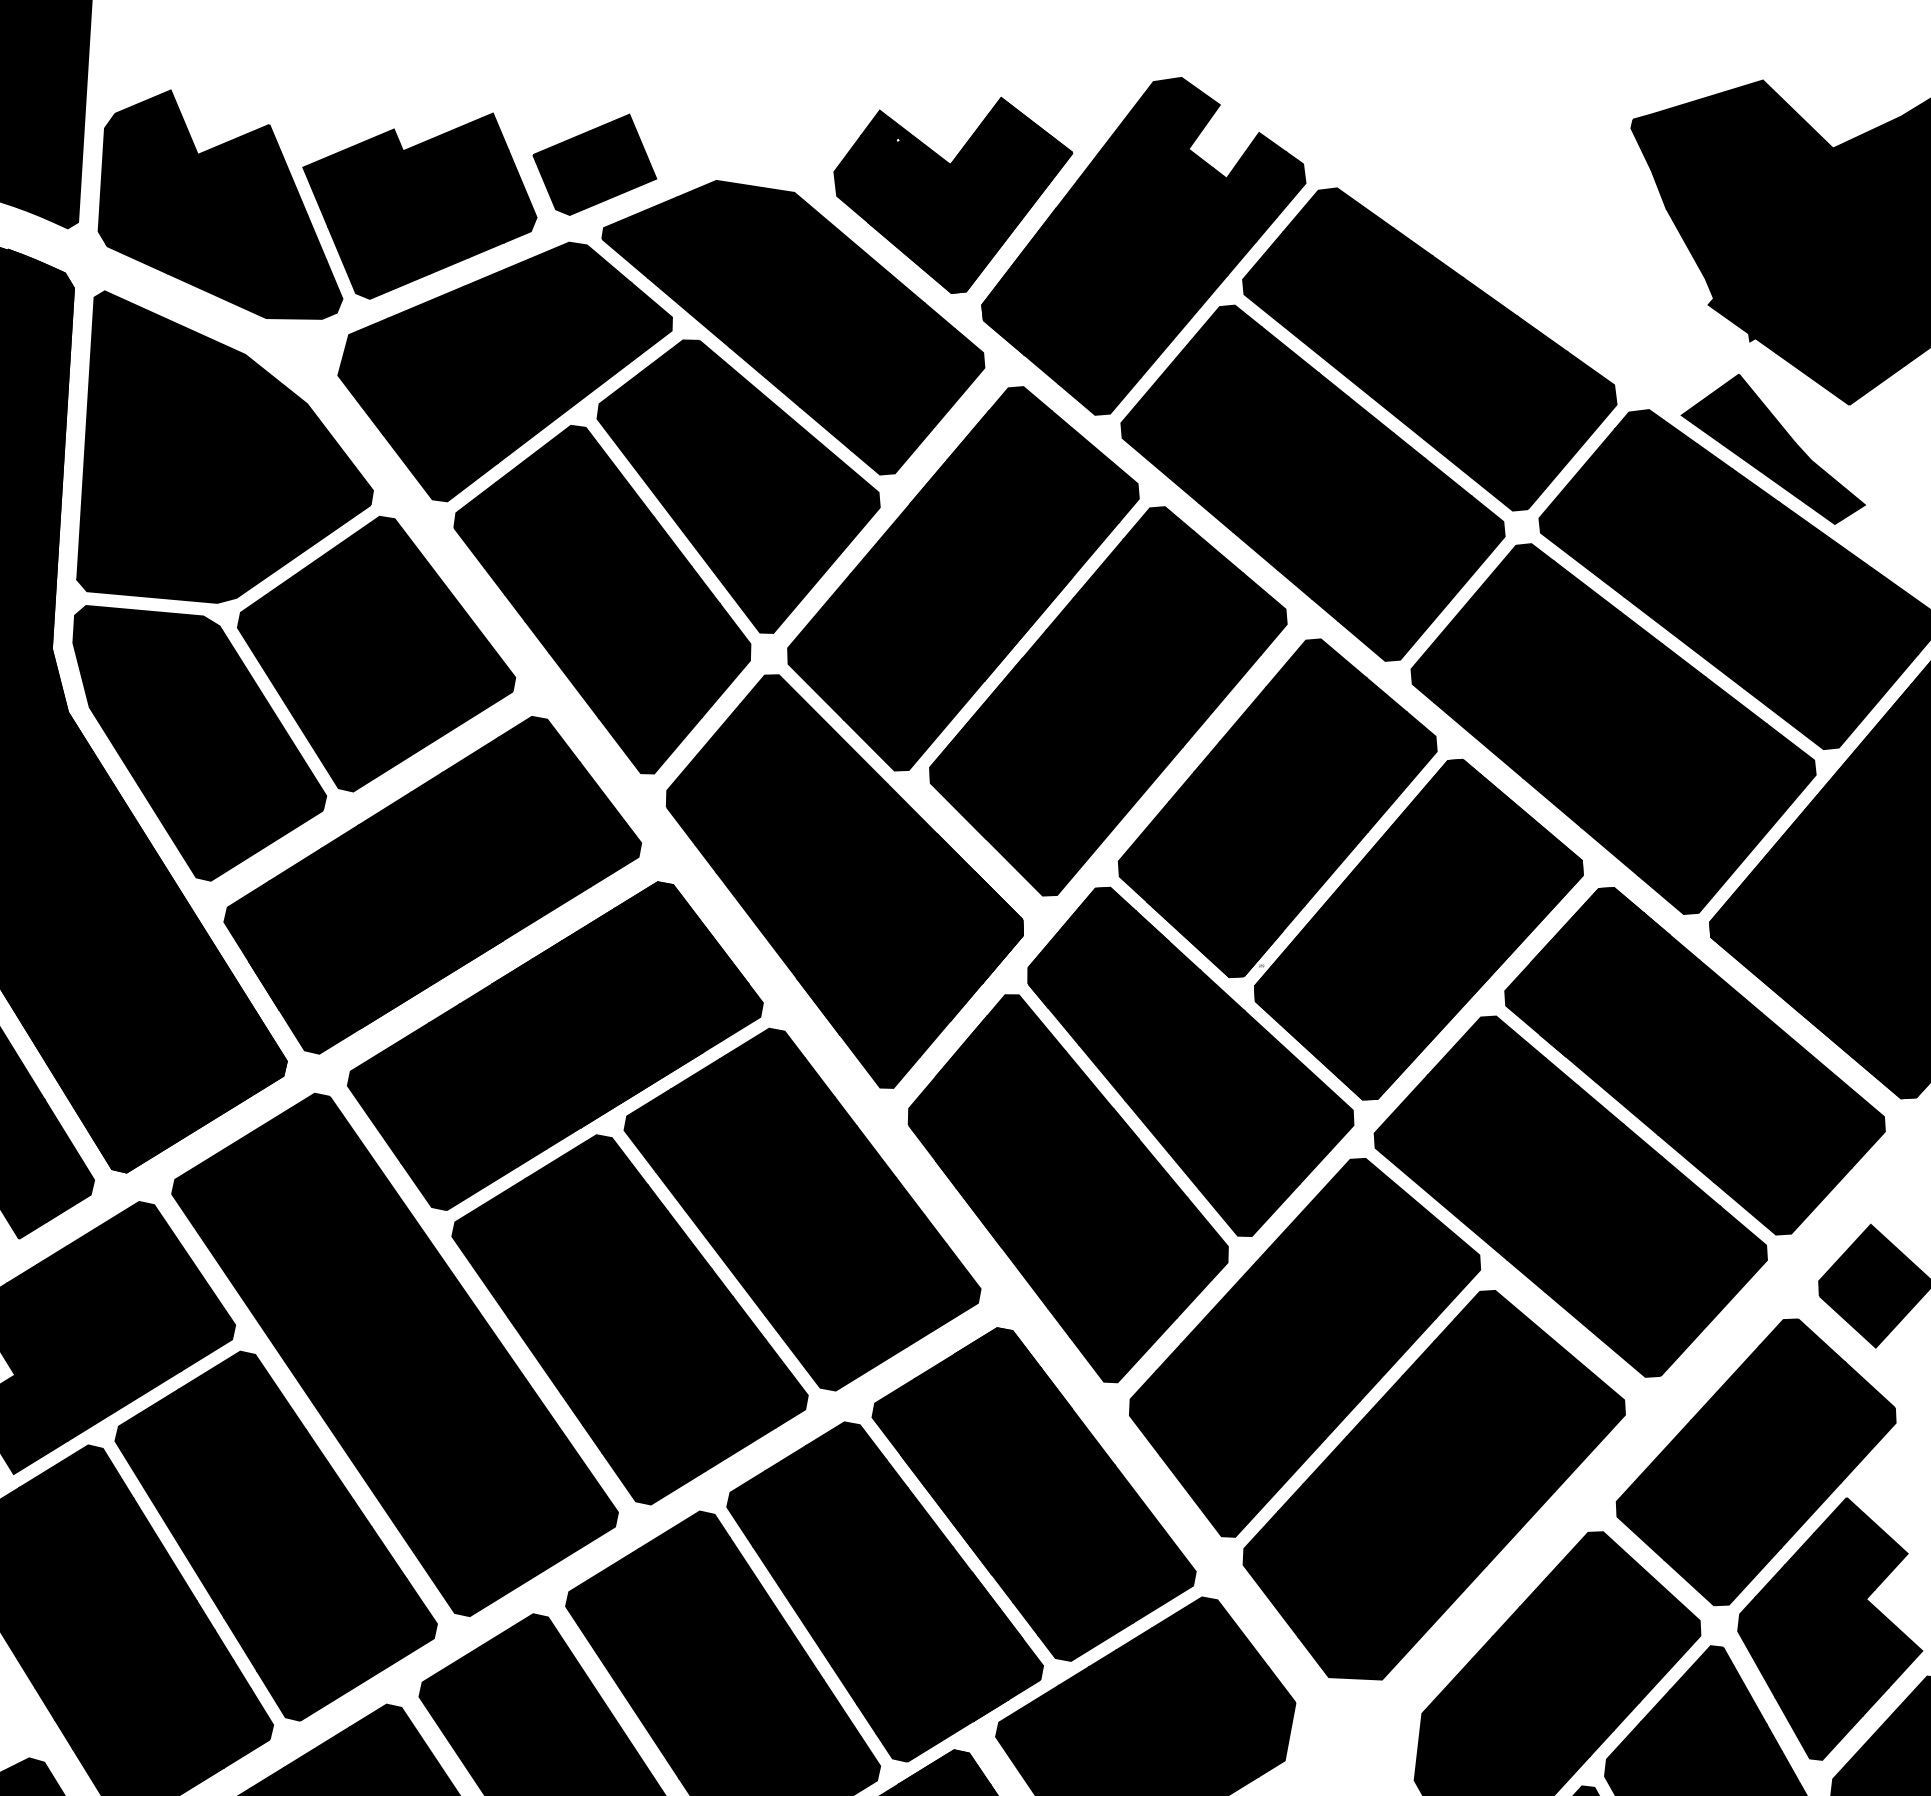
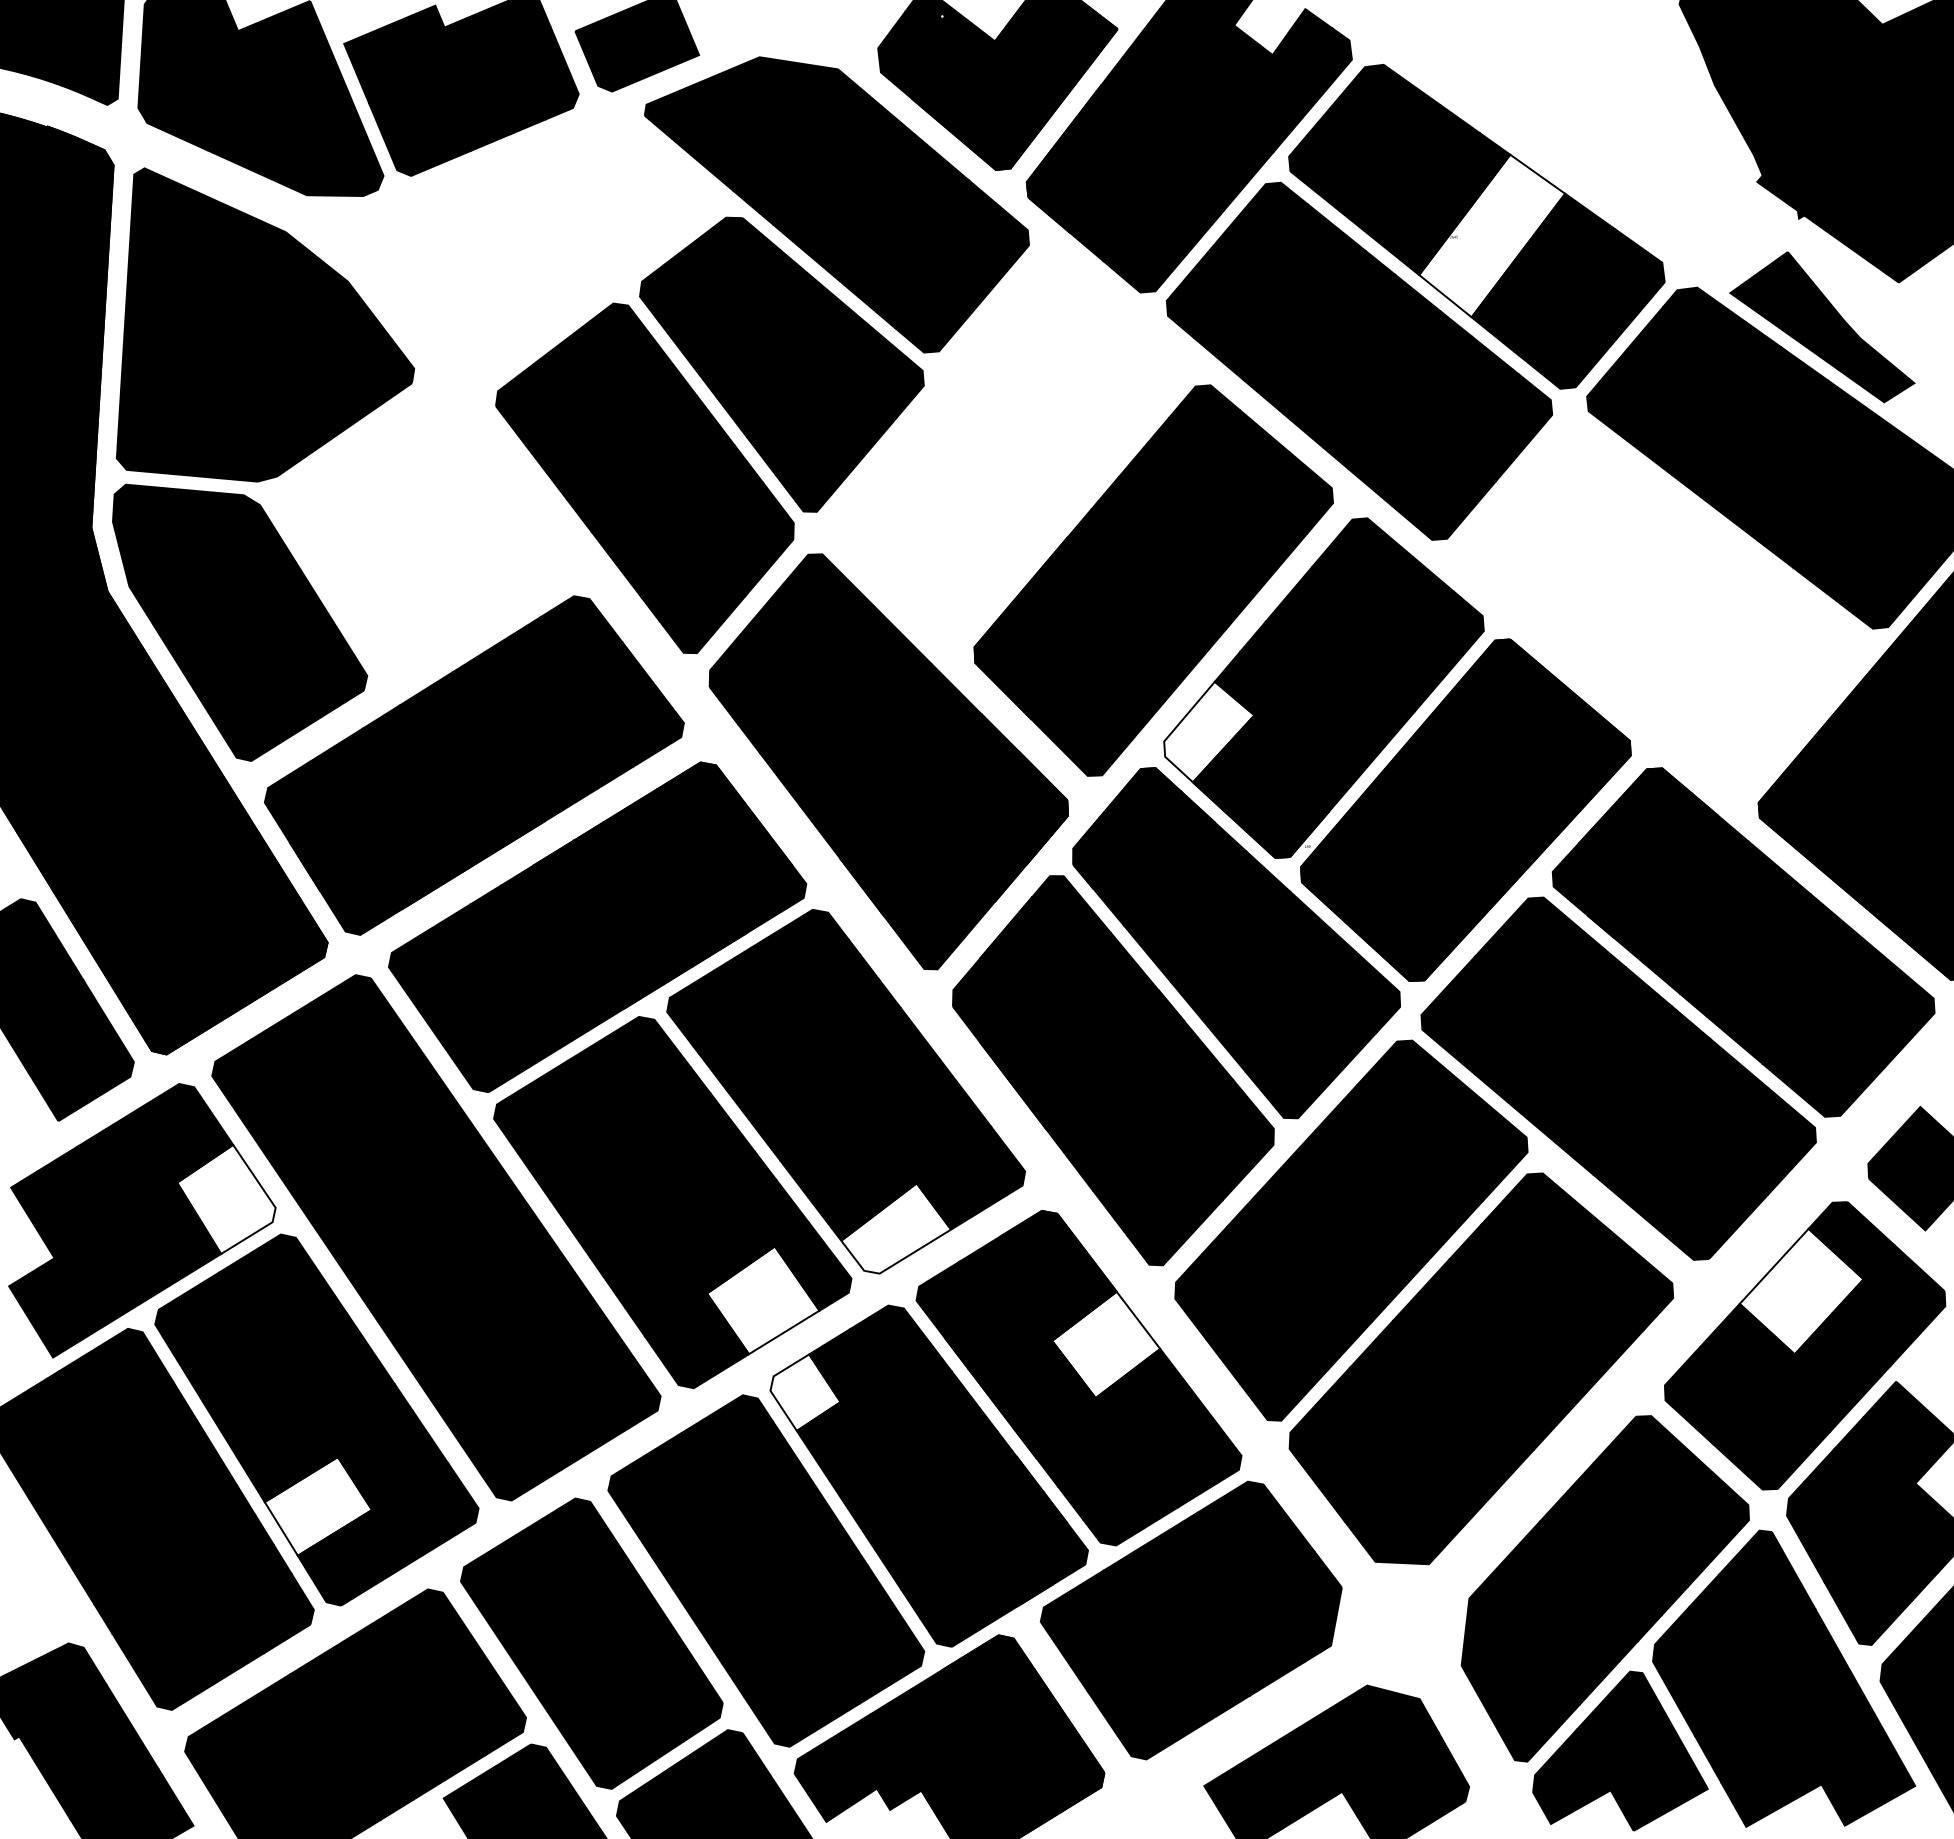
fill: (1445, 358) -> (1492, 235), removed
part: (504, 372) -> (546, 249), removed
part: (962, 578) -> (1007, 457), removed
part: (376, 654) -> (417, 533), removed
part: (1613, 729) -> (1661, 608), removed
fill: (1163, 851) -> (1209, 731), removed
fill: (186, 1315) -> (226, 1198), removed
fill: (852, 1345) -> (896, 1228), removed
fill: (1752, 1408) -> (1801, 1291), removed
fill: (719, 1417) -> (762, 1300), removed
fill: (1061, 1461) -> (1106, 1344), removed
fill: (762, 1508) -> (805, 1392), removed
fill: (277, 1622) -> (318, 1506), removed

